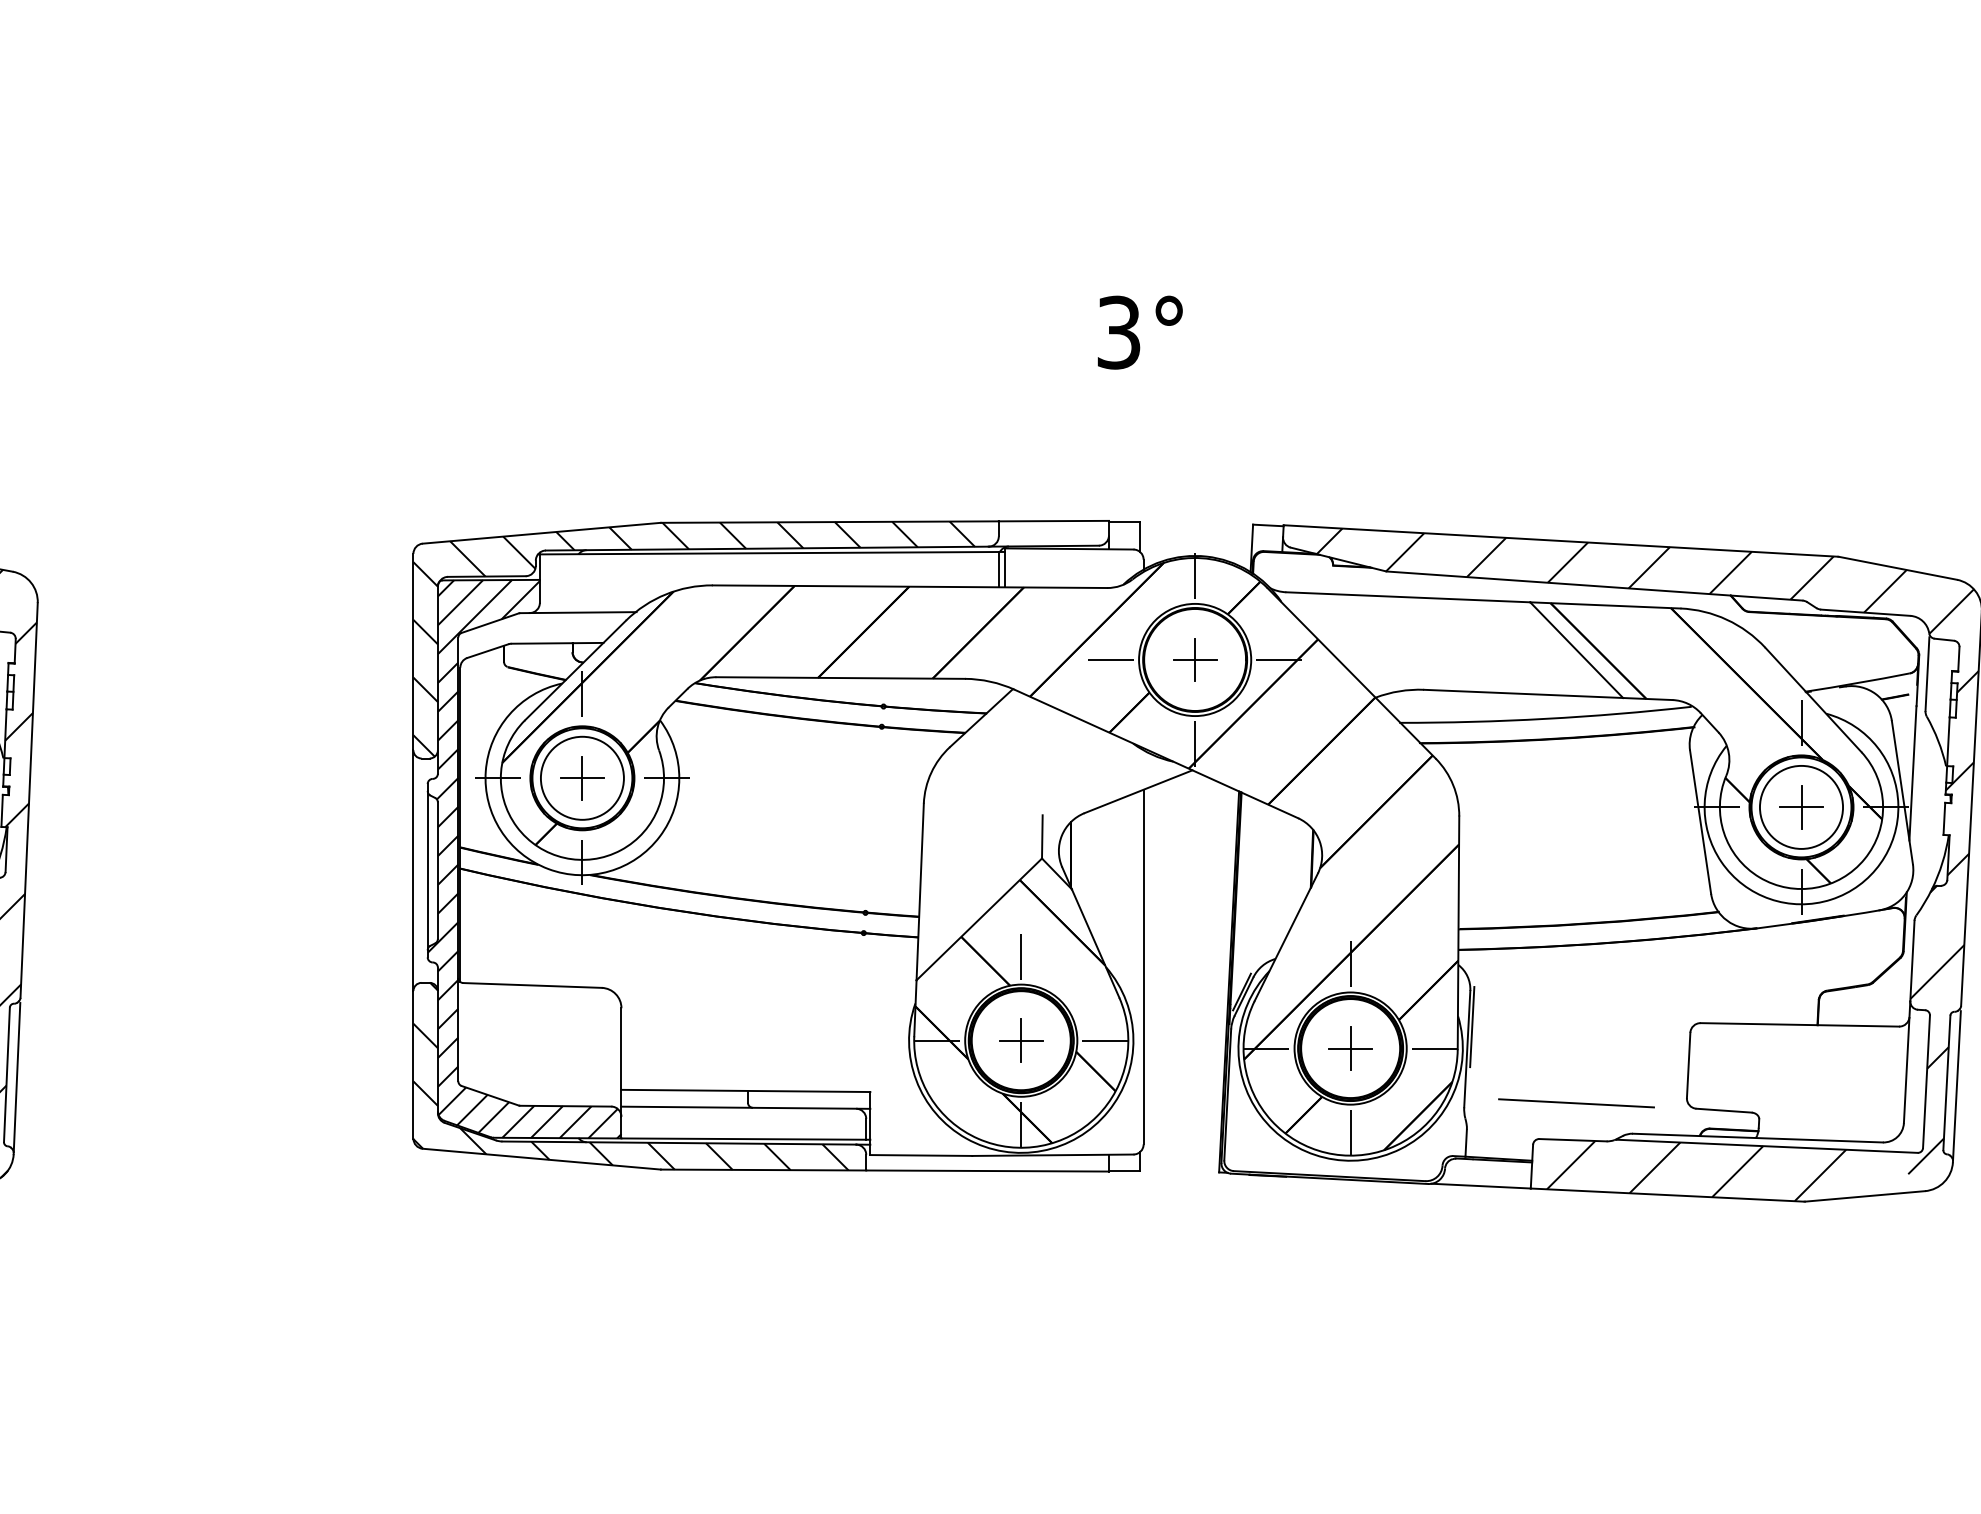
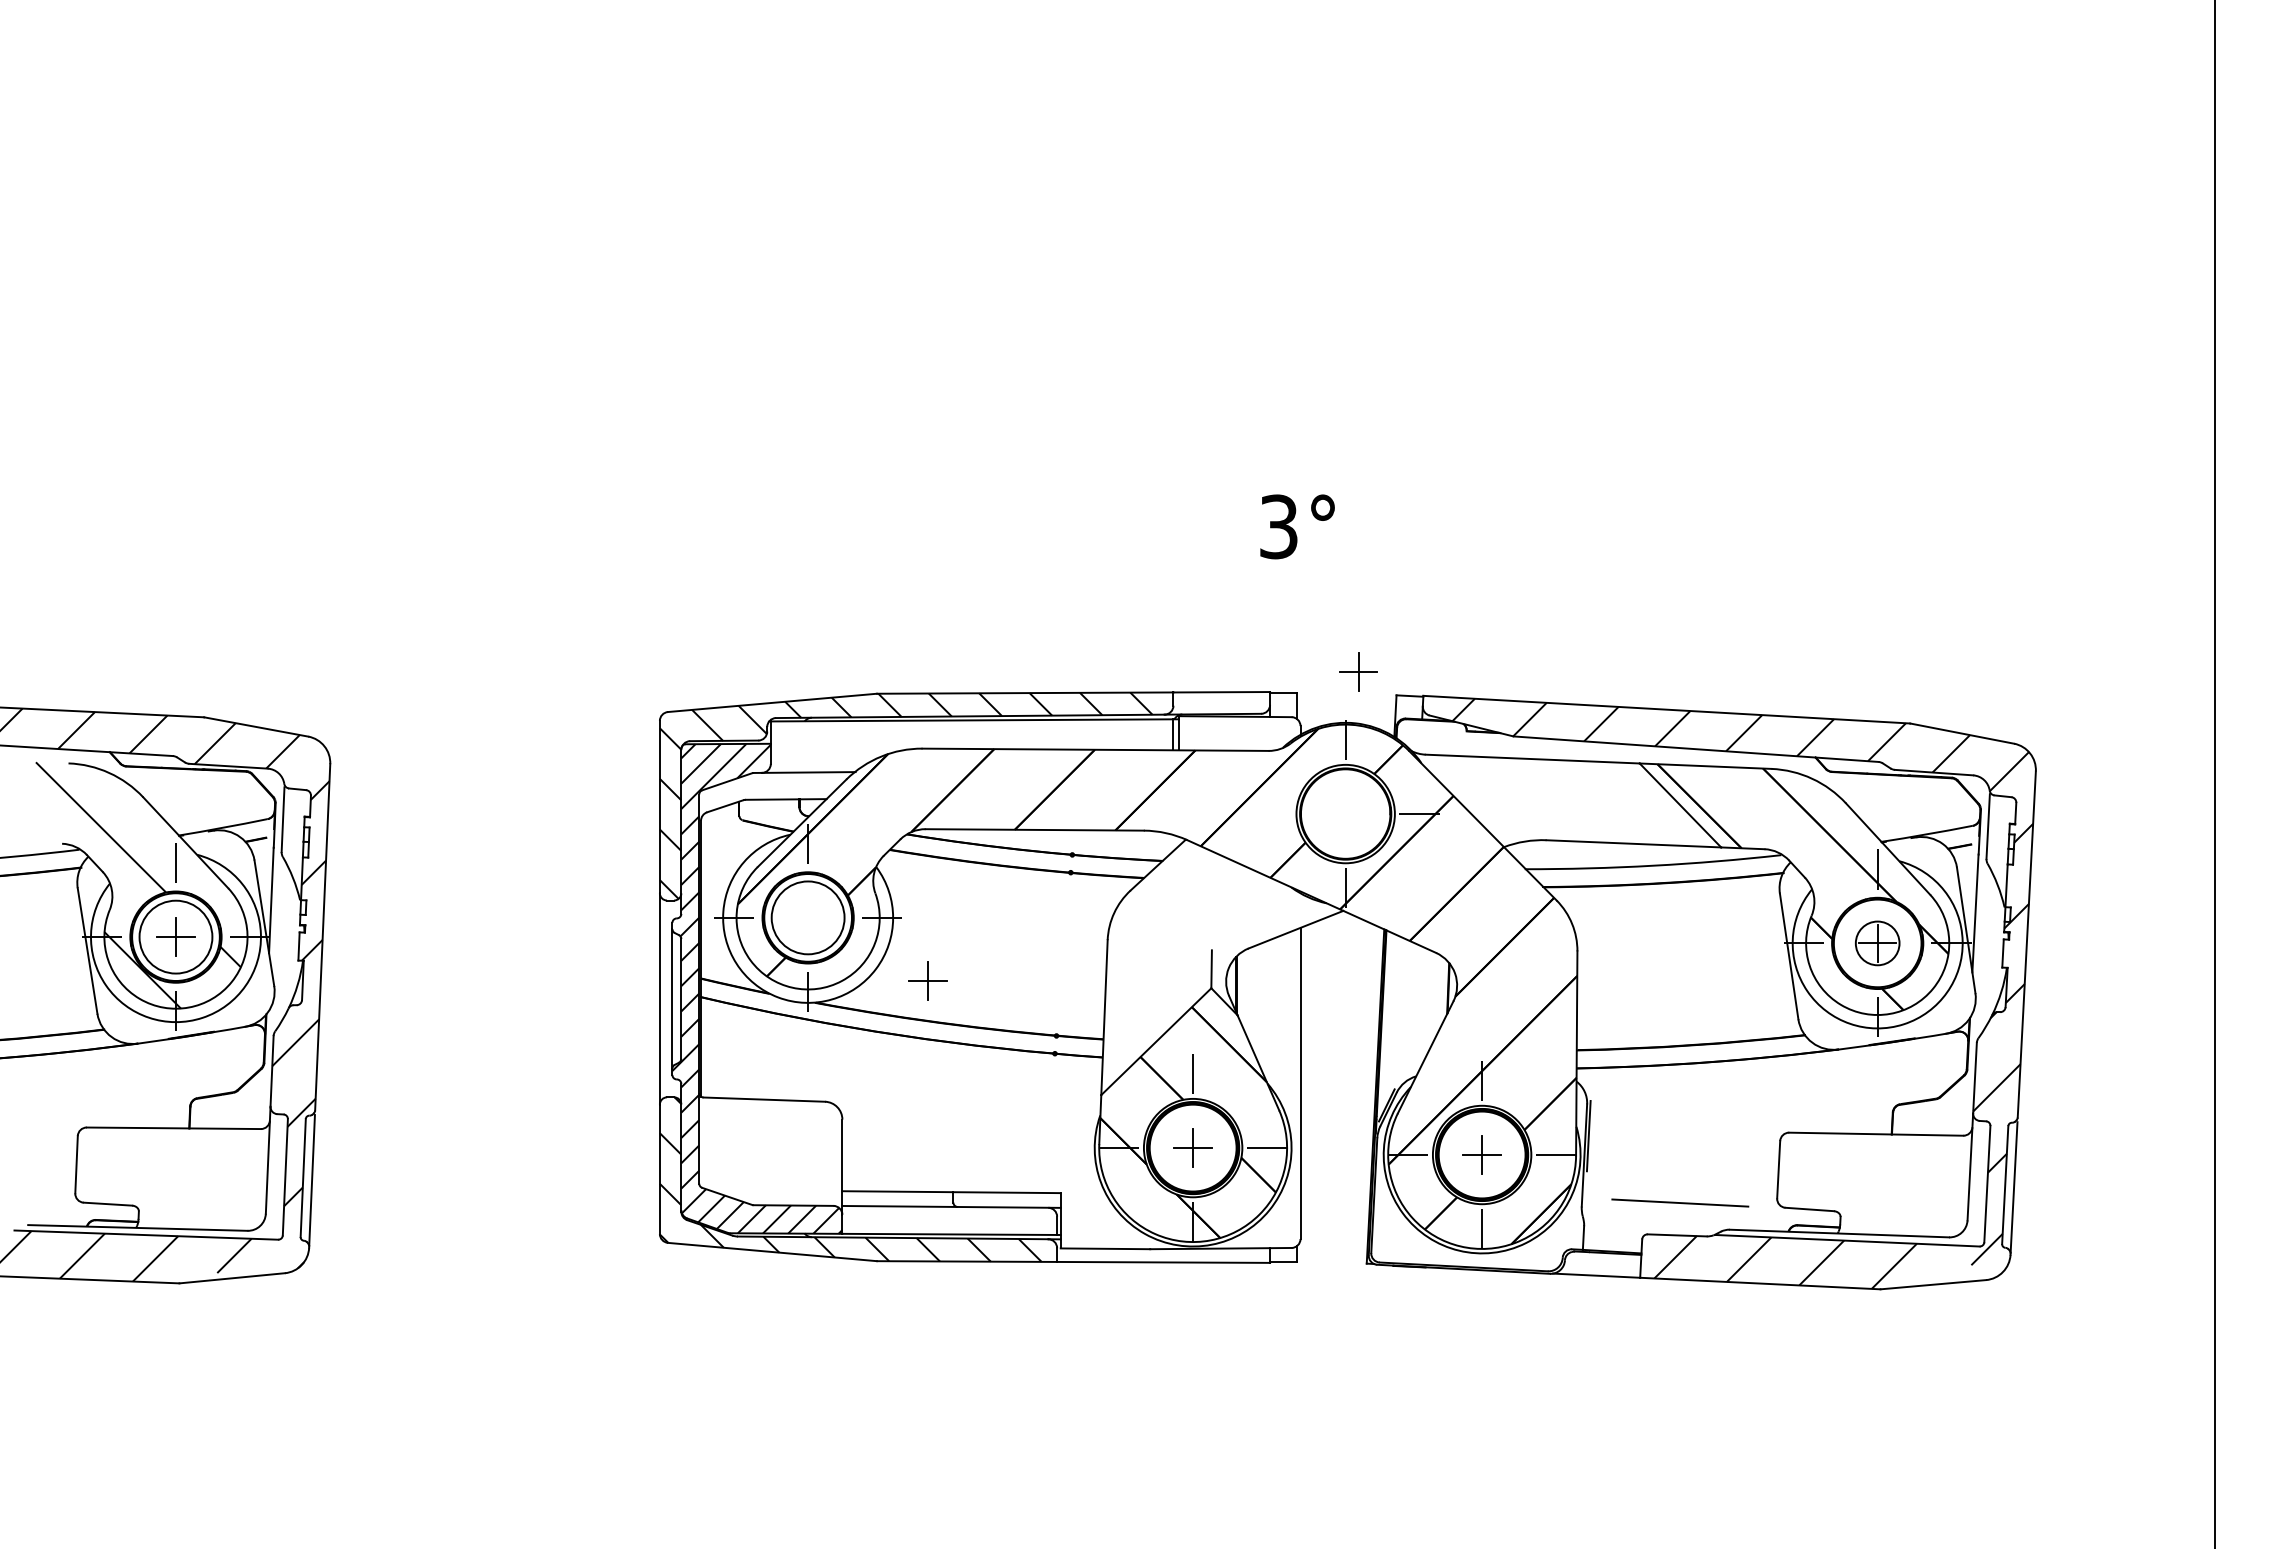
part: (1194, 659) -> (1358, 671), moved
line: (1110, 660) -> (1271, 814), removed
part: (581, 777) -> (927, 980), moved
circle: (1801, 806) -> (1877, 942), size x0.6

